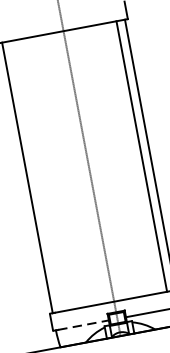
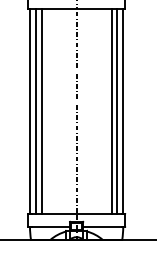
line: (134, 156) -> (111, 110), added
line: (42, 174) -> (41, 110), added
line: (35, 175) -> (36, 110), added
line: (84, 324) -> (51, 226), dashed -> solid

